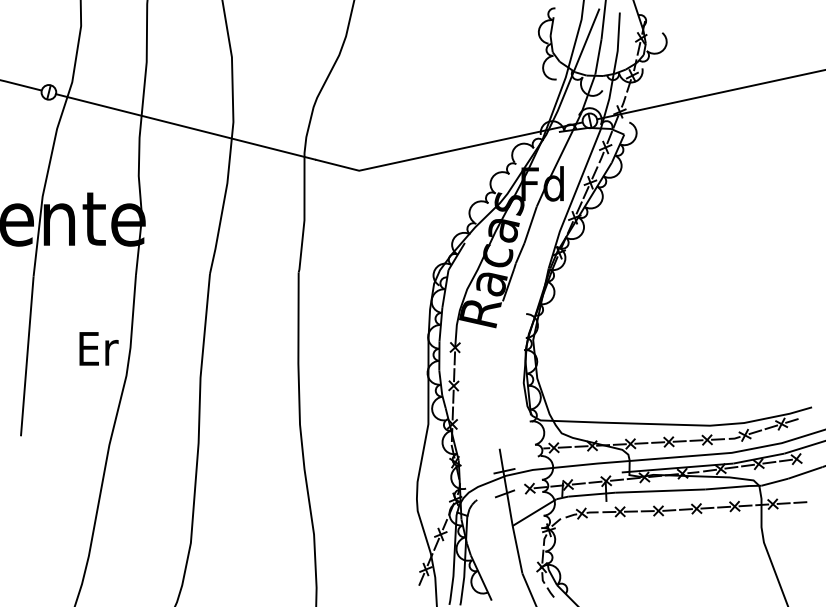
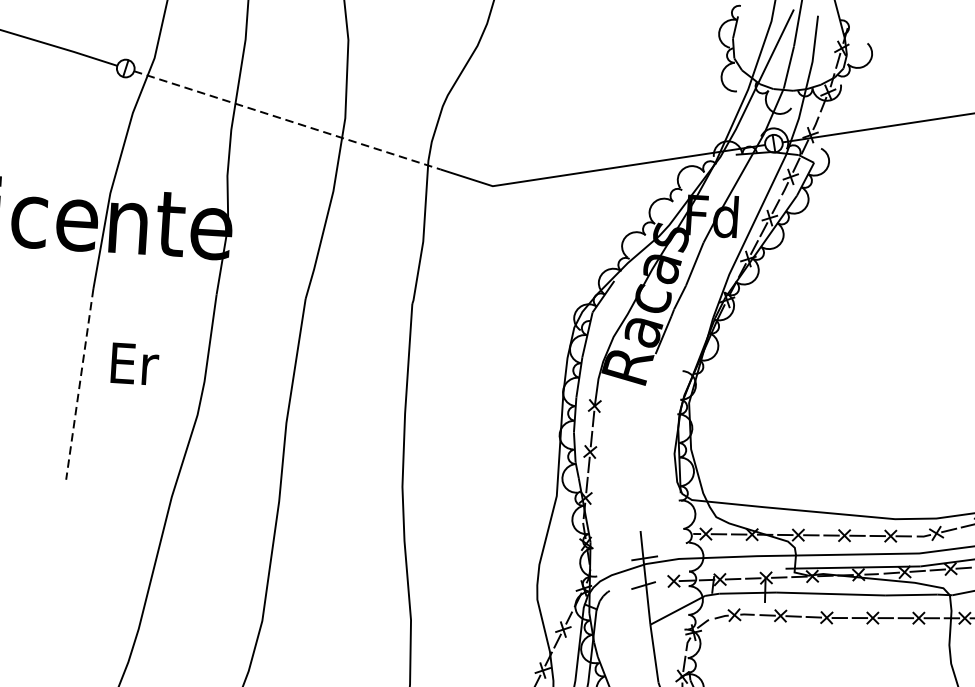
line: (185, 126) -> (287, 119), solid -> dashed
text: (98, 348) -> (134, 363), moved
line: (27, 356) -> (80, 384), solid -> dashed

